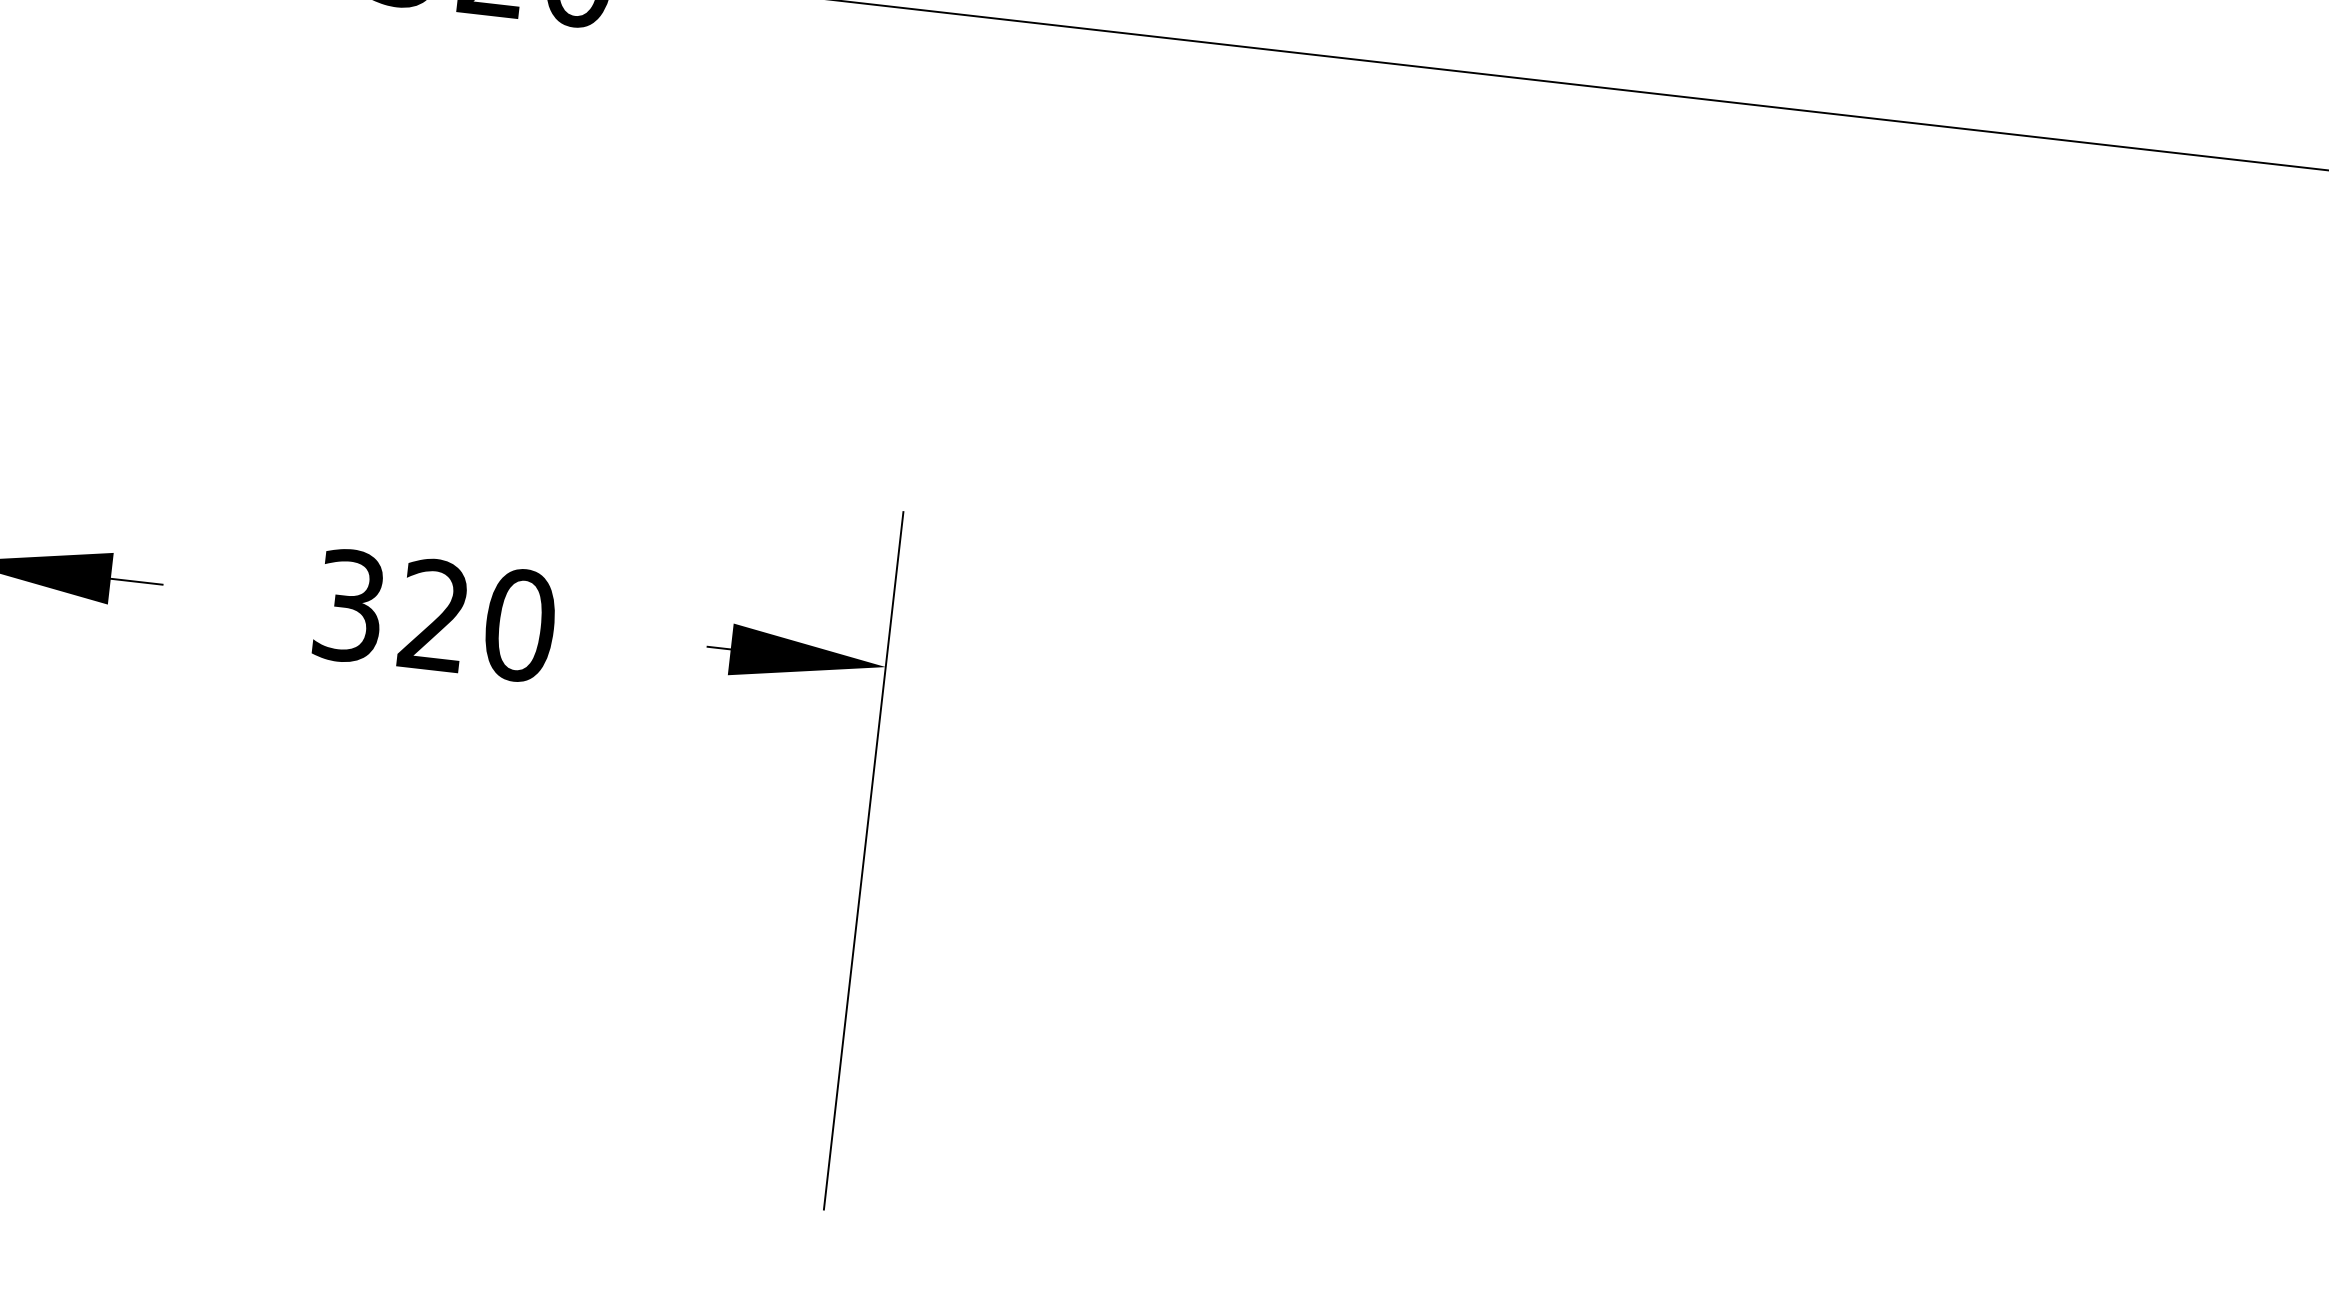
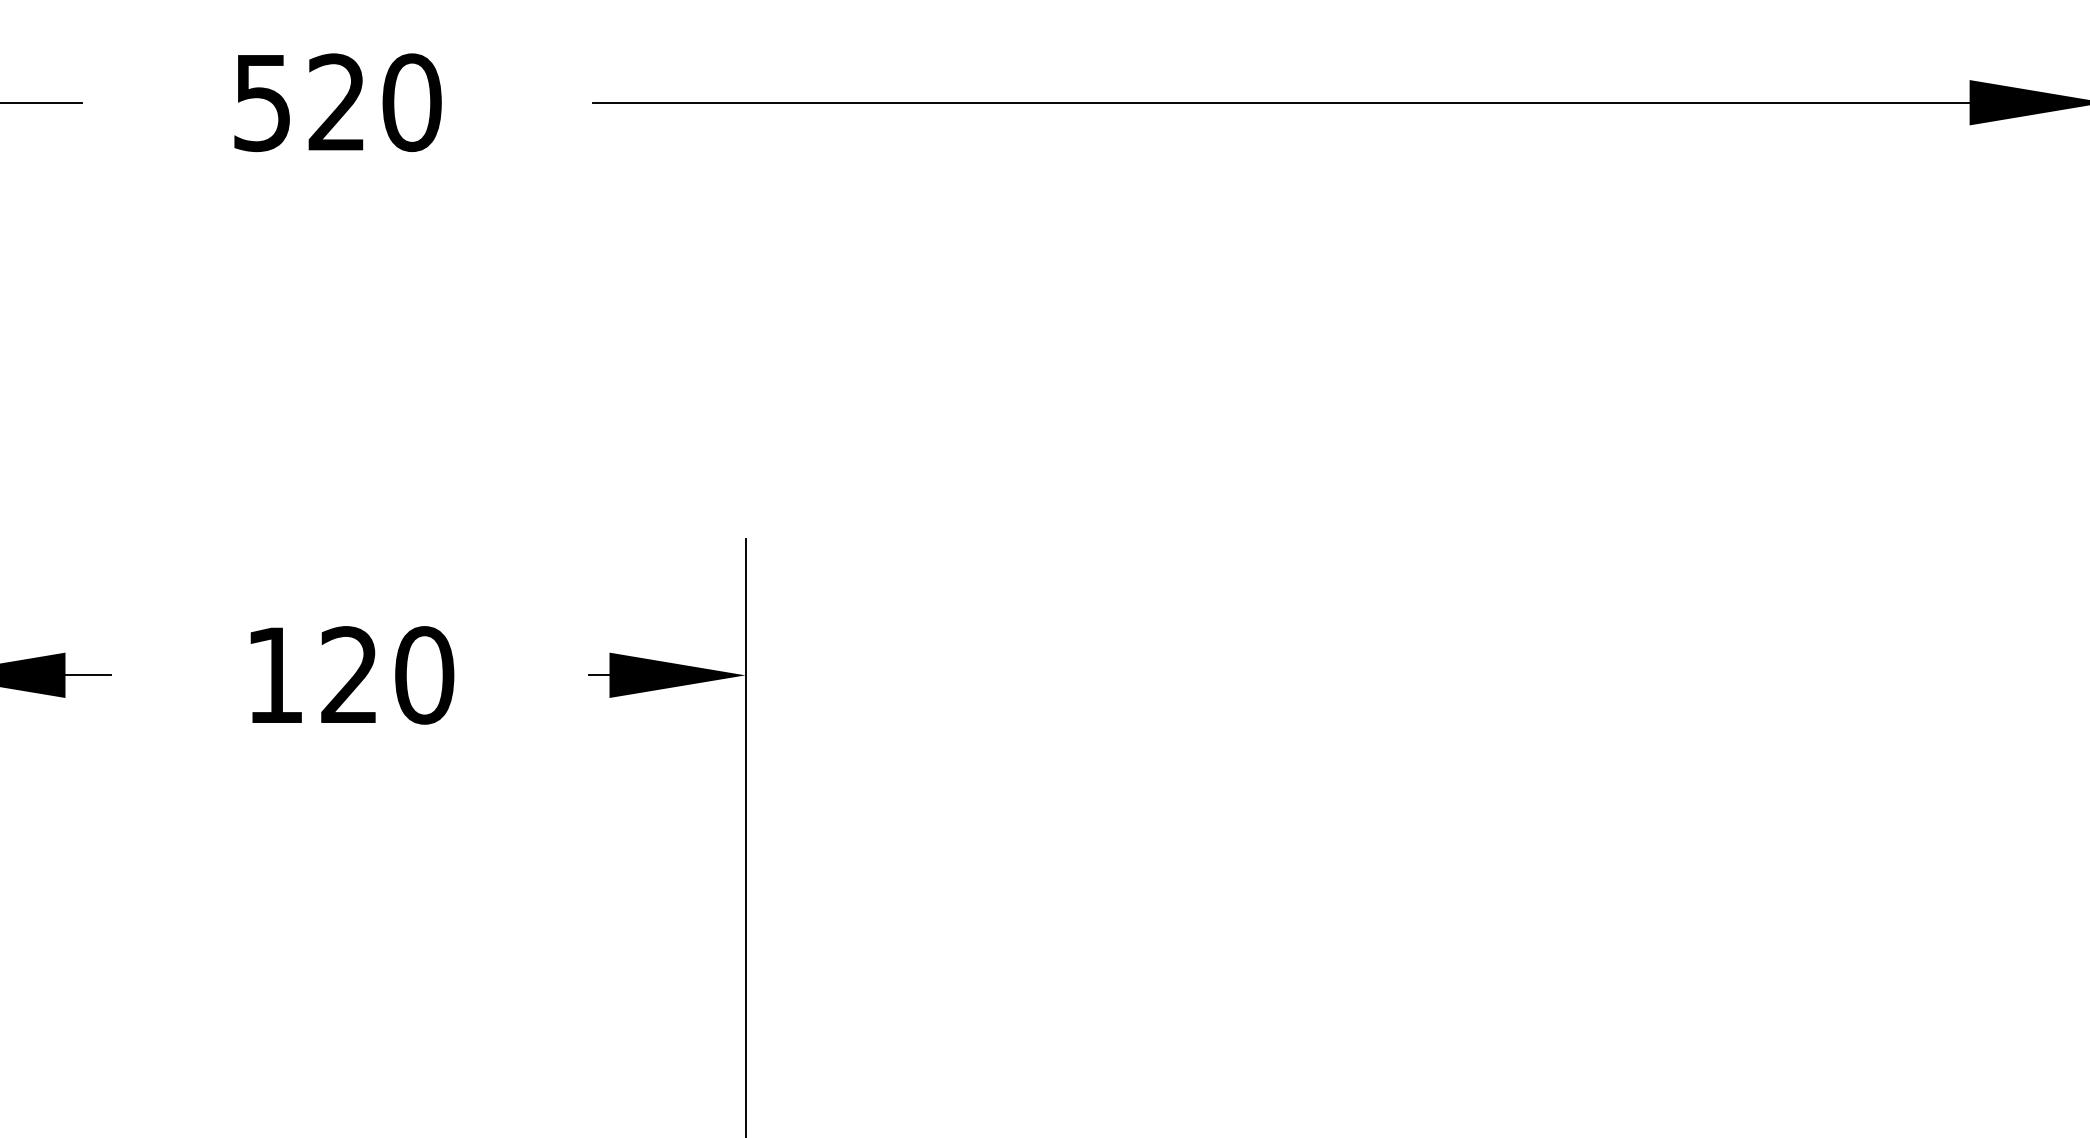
text: (348, 606) -> (274, 675), 320 -> 120

